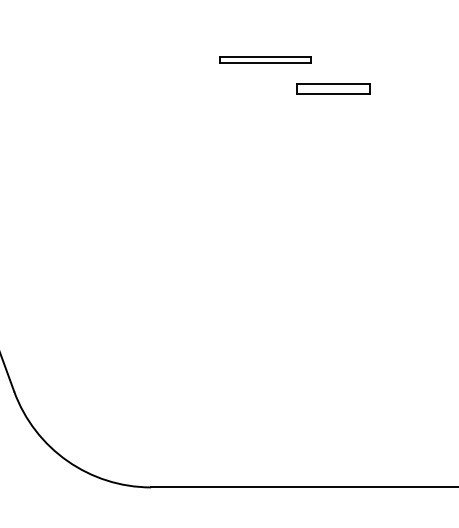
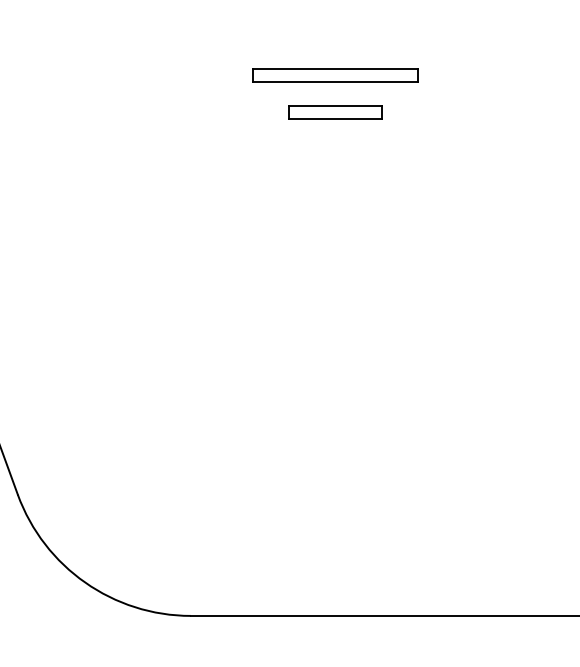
part: (265, 59) -> (335, 75), size x1.43
part: (333, 89) -> (335, 112), moved

